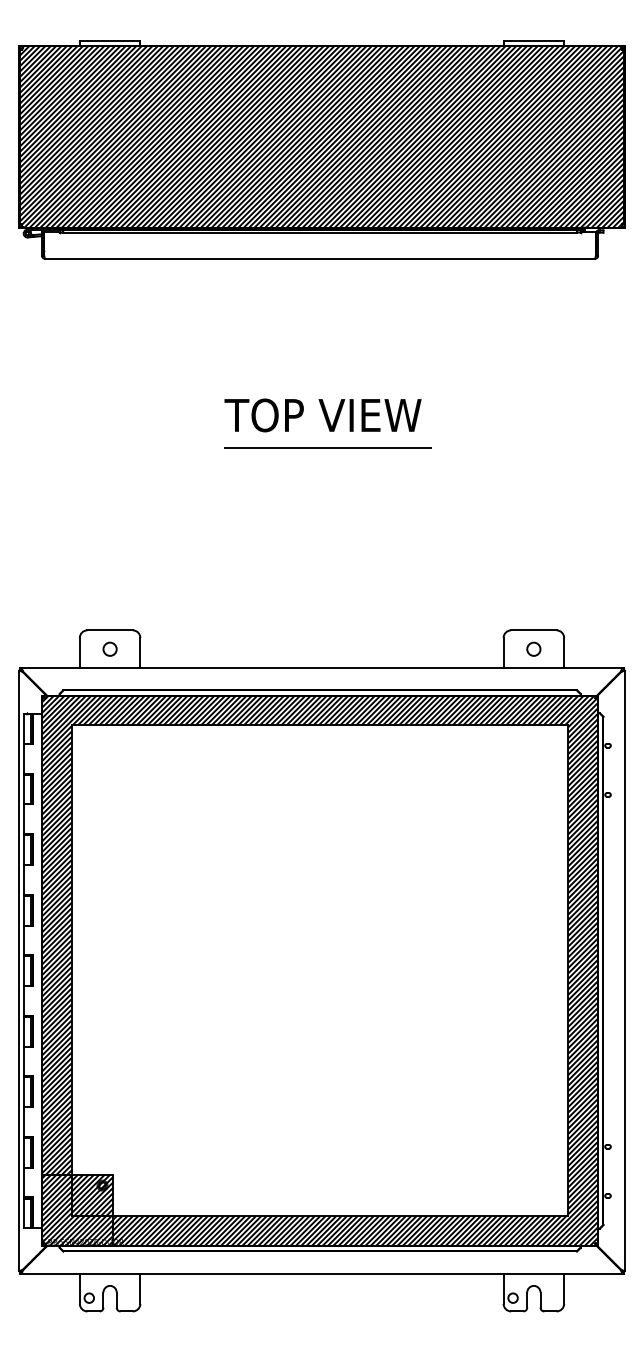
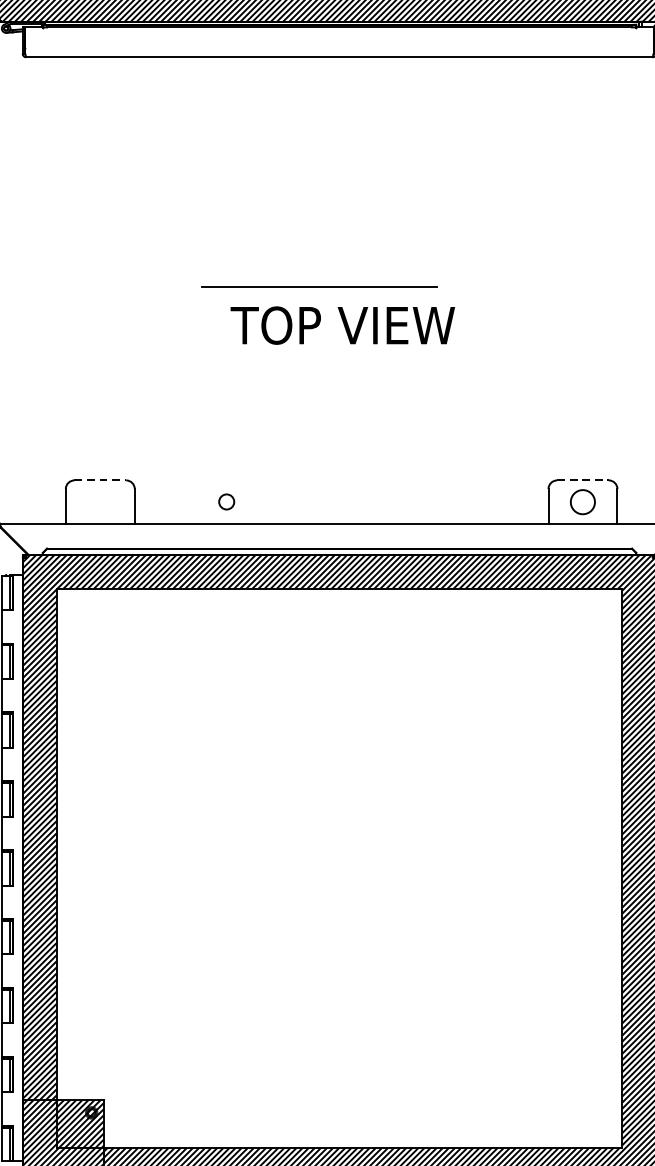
text: (322, 415) -> (342, 325), moved
line: (327, 447) -> (319, 286), moved
line: (110, 630) -> (100, 480), solid -> dashed
line: (533, 630) -> (582, 480), solid -> dashed
circle: (109, 648) -> (226, 501), moved
circle: (533, 648) -> (582, 501), size x1.6

